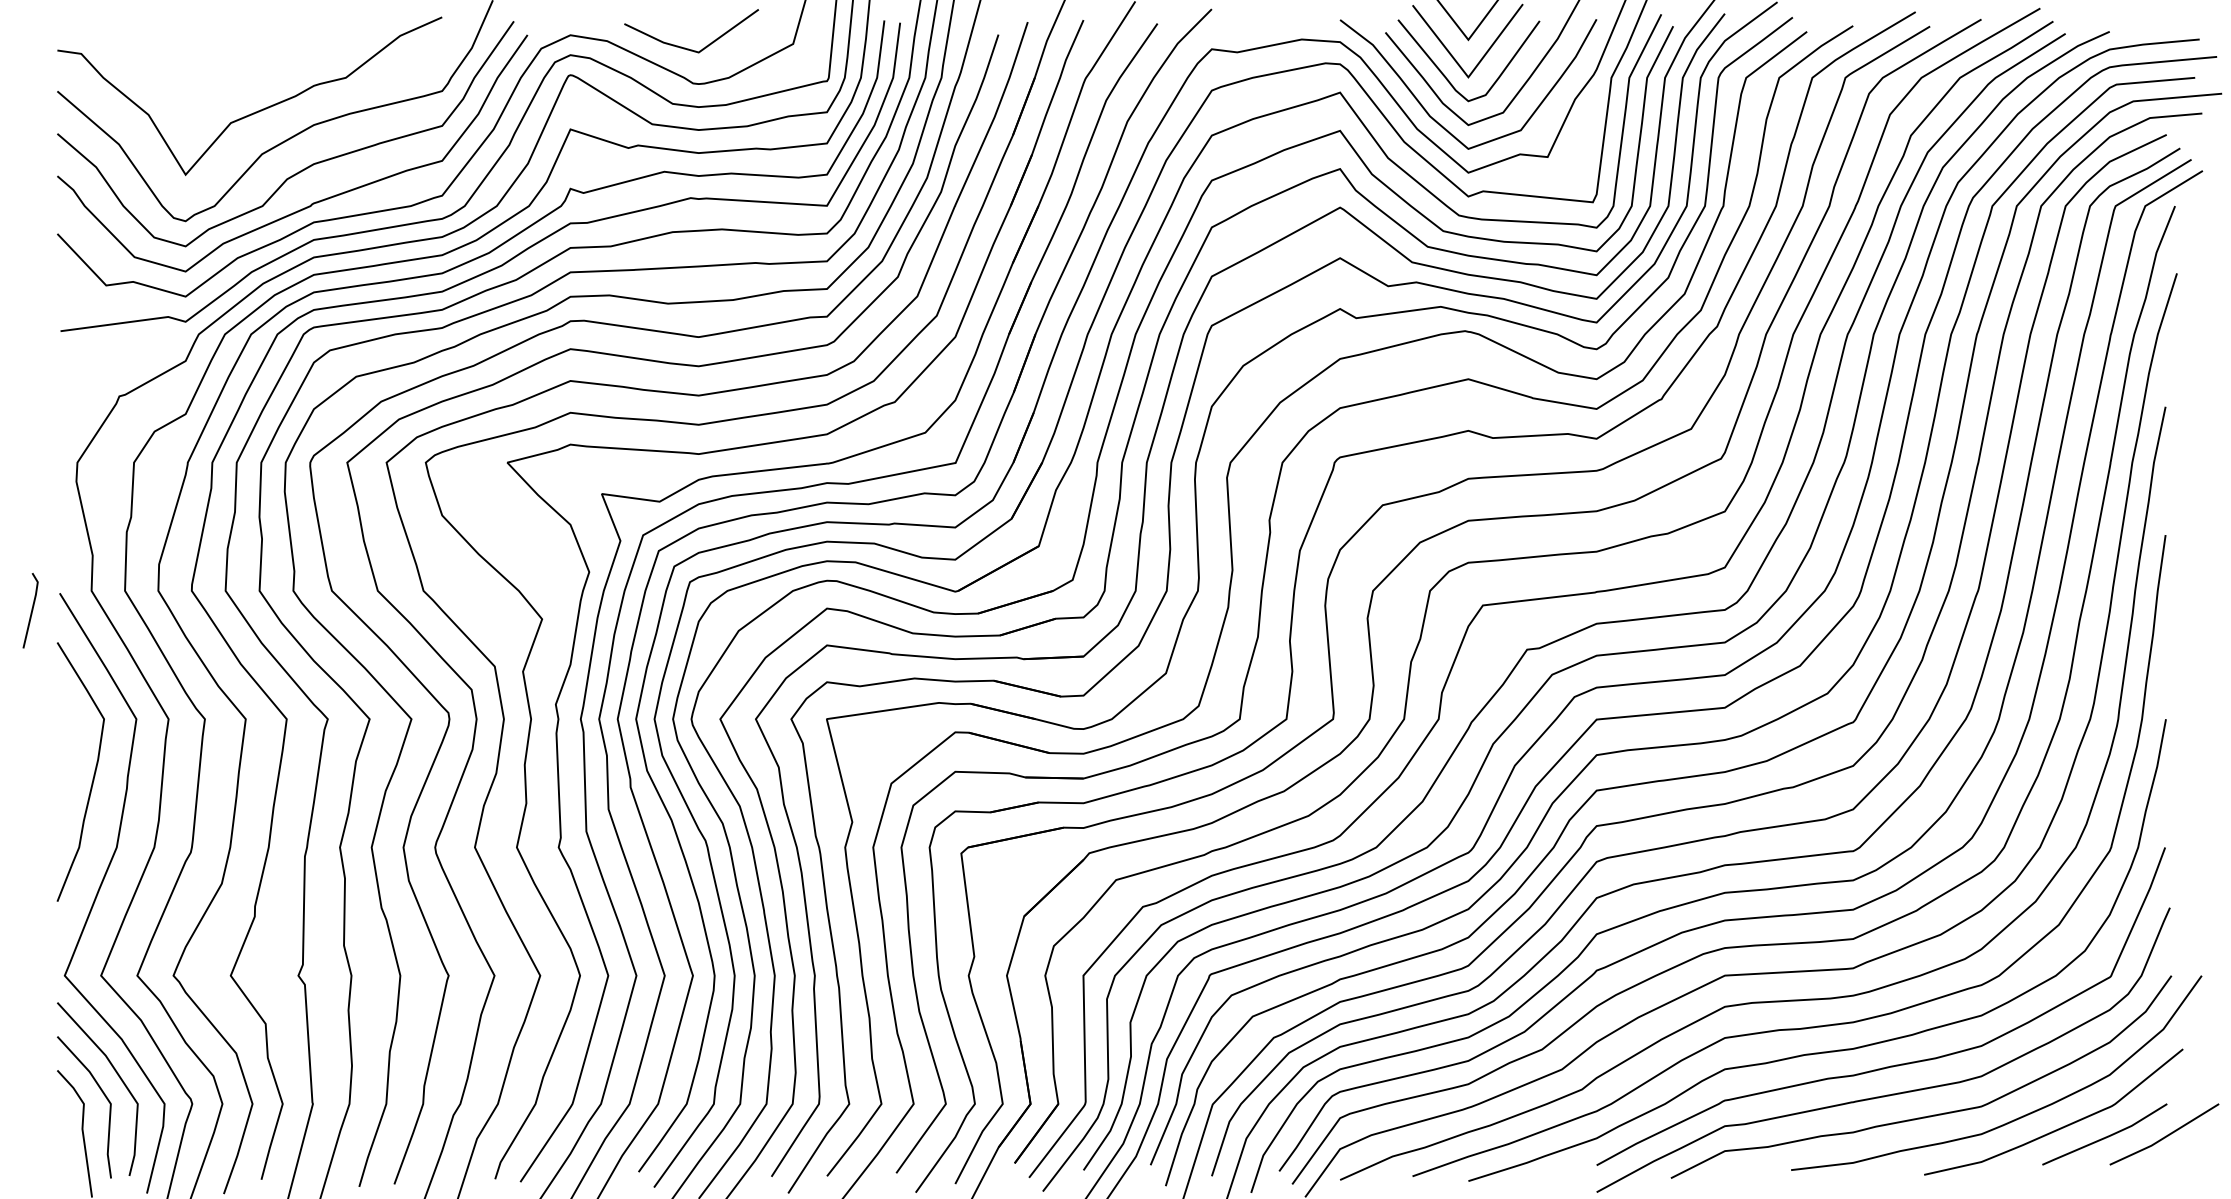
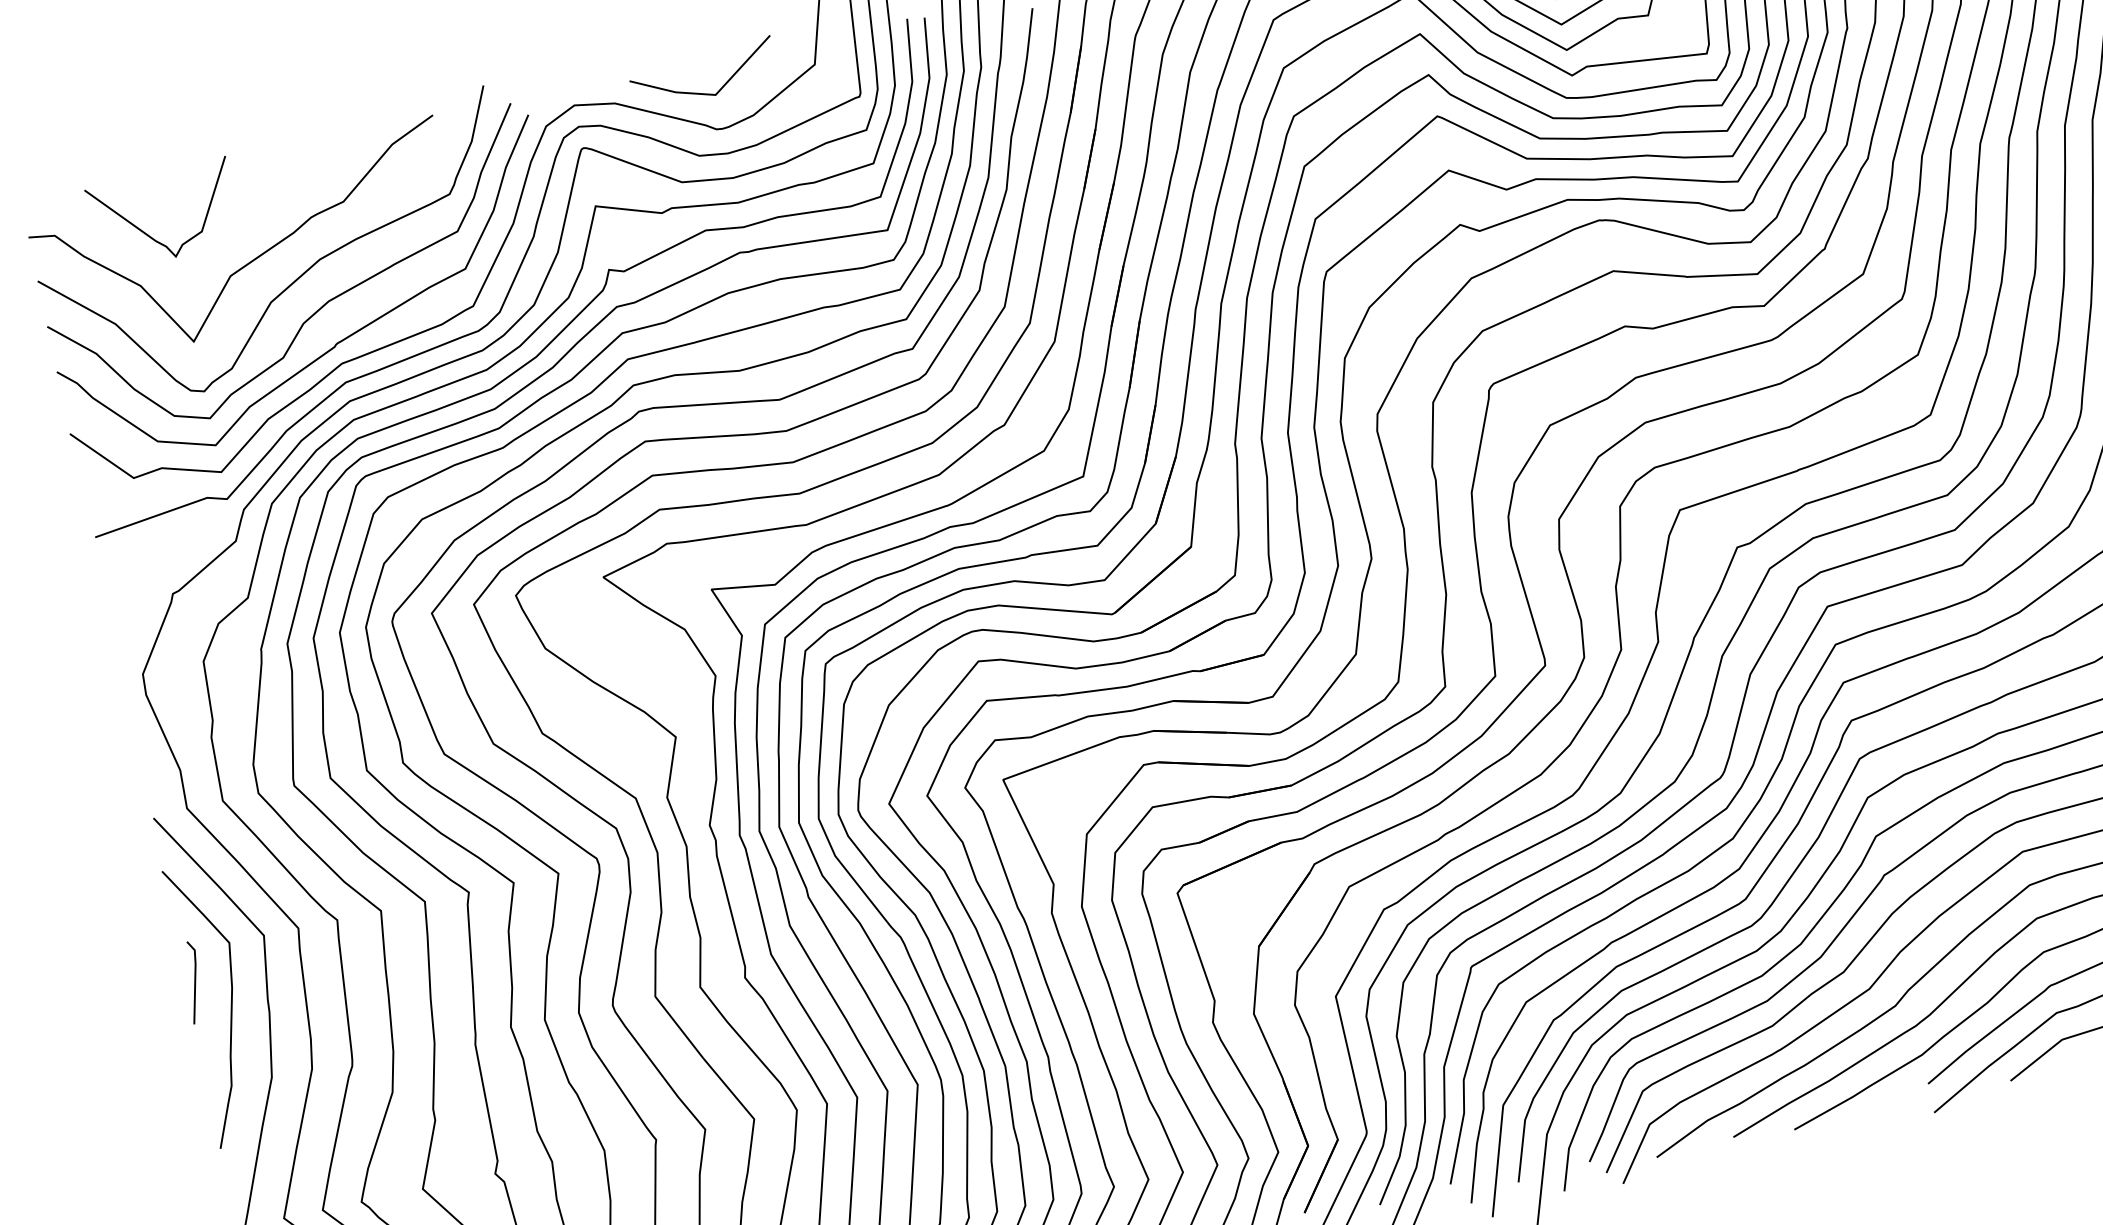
curve: (166, 71) -> (150, 235), added
line: (31, 610) -> (194, 981), moved

